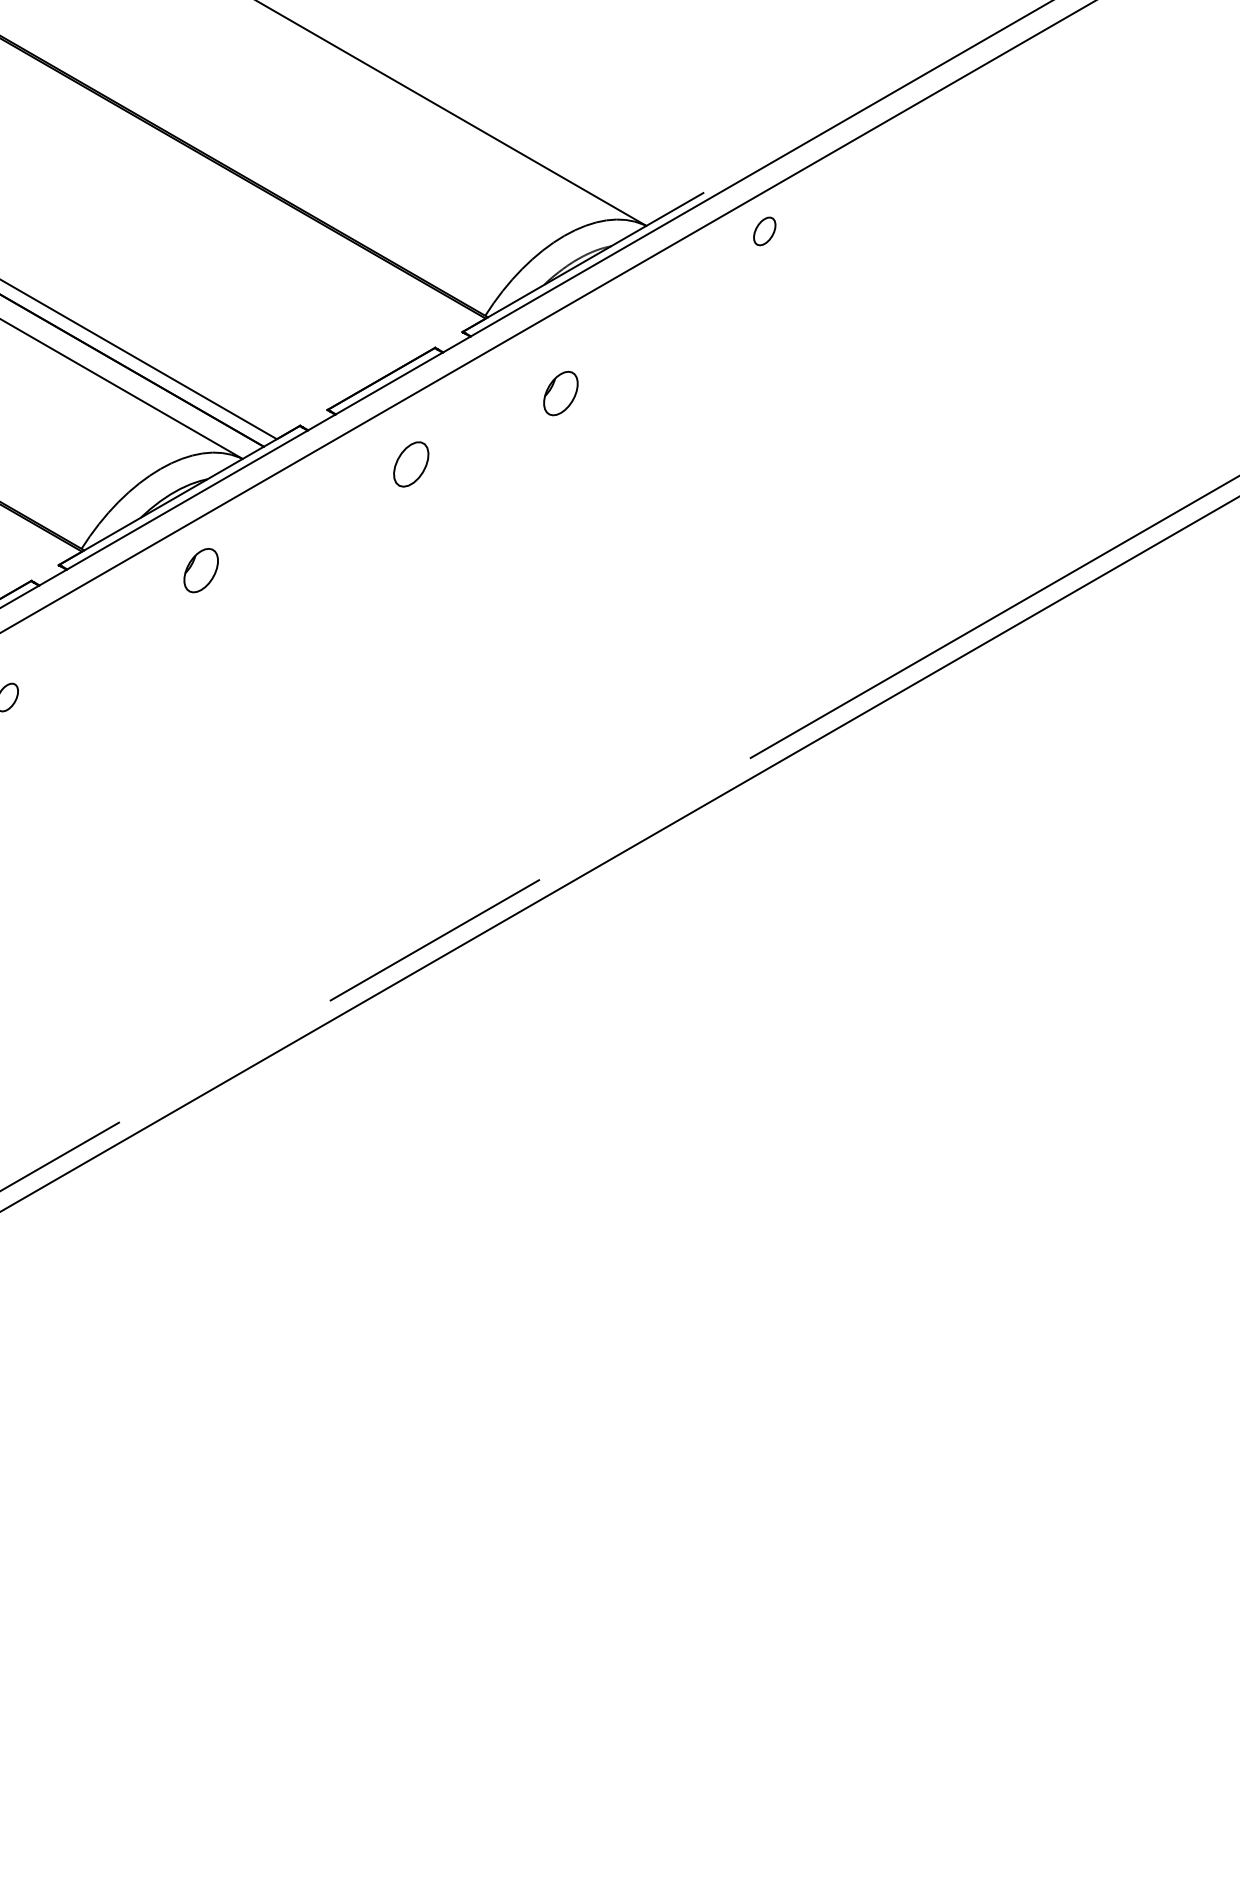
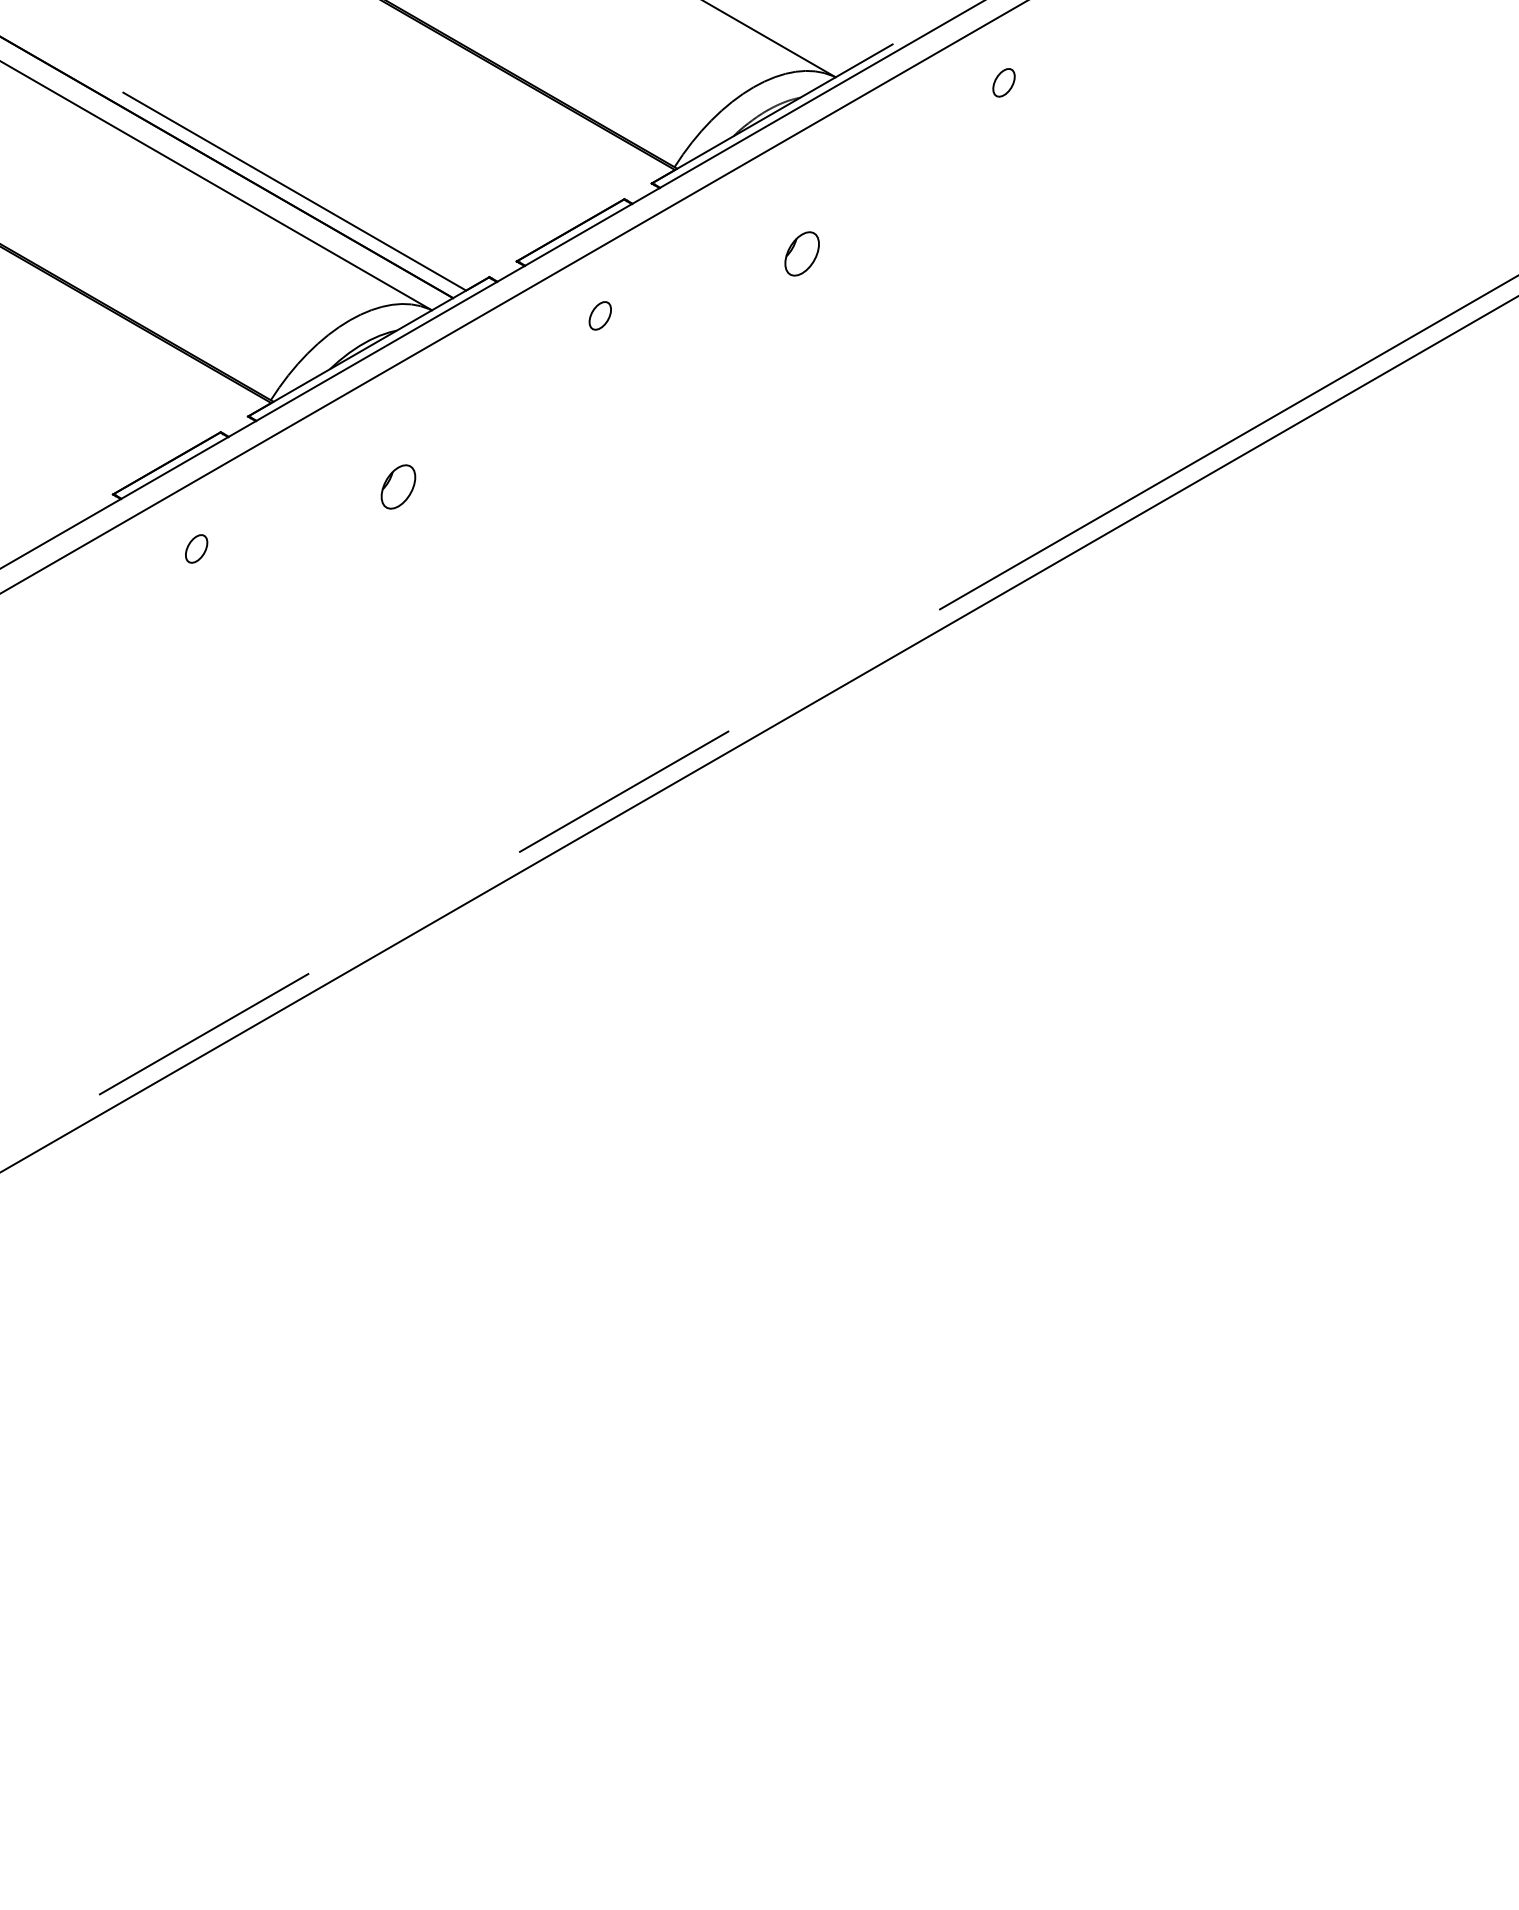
part: (764, 231) -> (1003, 82), moved
part: (560, 393) -> (801, 253), moved
part: (410, 464) -> (599, 315), size x0.62
part: (201, 570) -> (398, 486), moved

